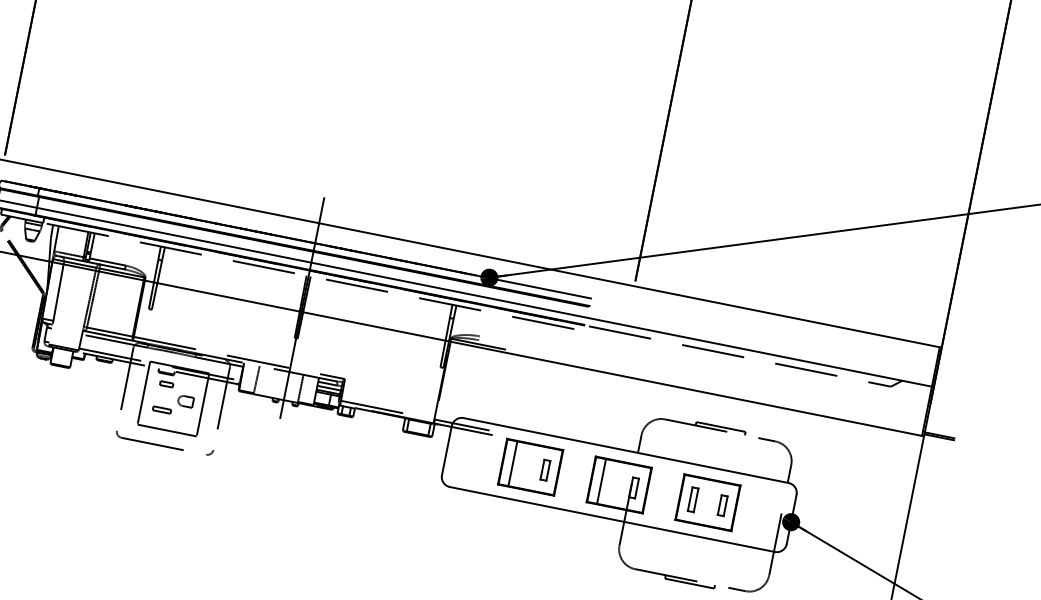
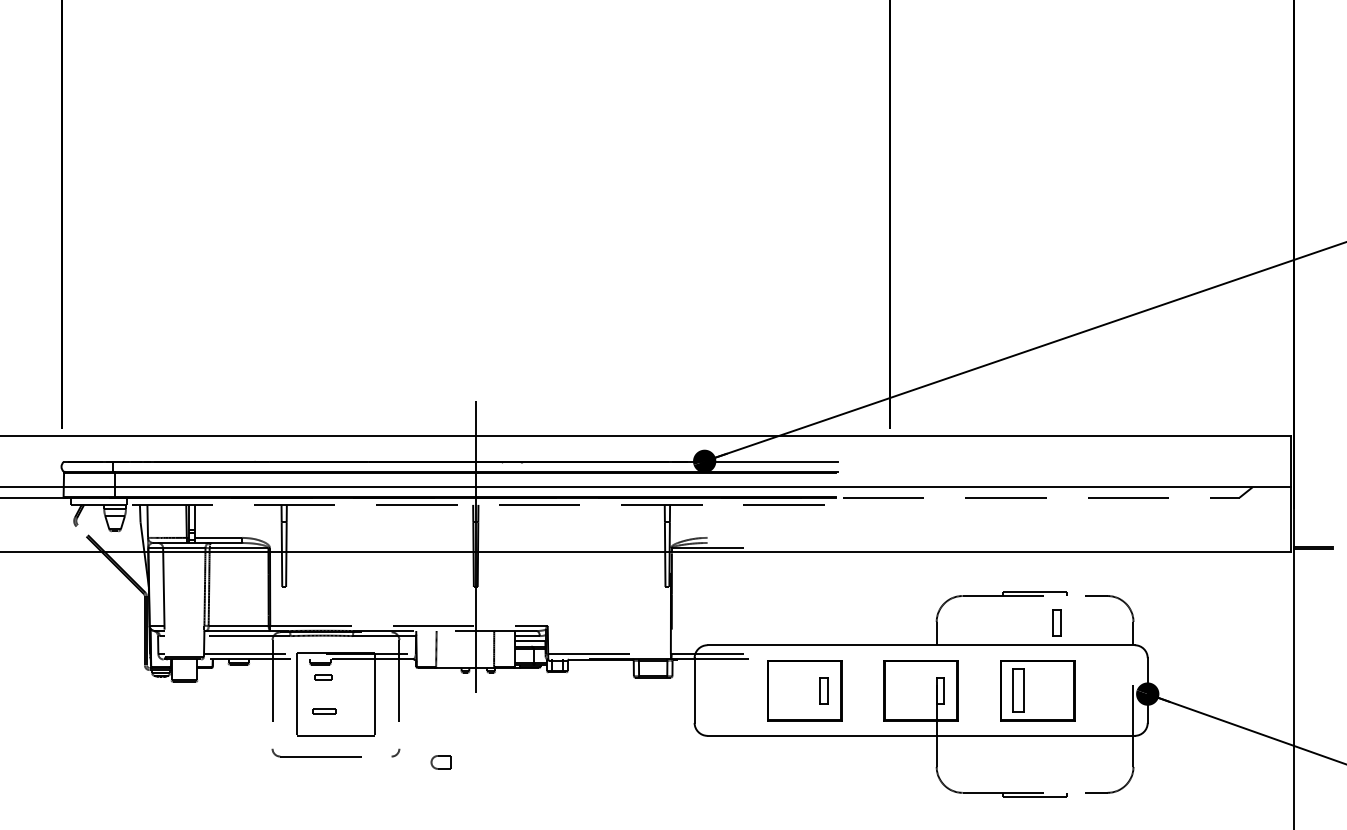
part: (185, 401) -> (440, 762), moved
line: (513, 463) -> (781, 690), removed
line: (601, 481) -> (897, 690), removed
part: (692, 499) -> (1017, 690), size x1.4
part: (722, 505) -> (1056, 622), moved

